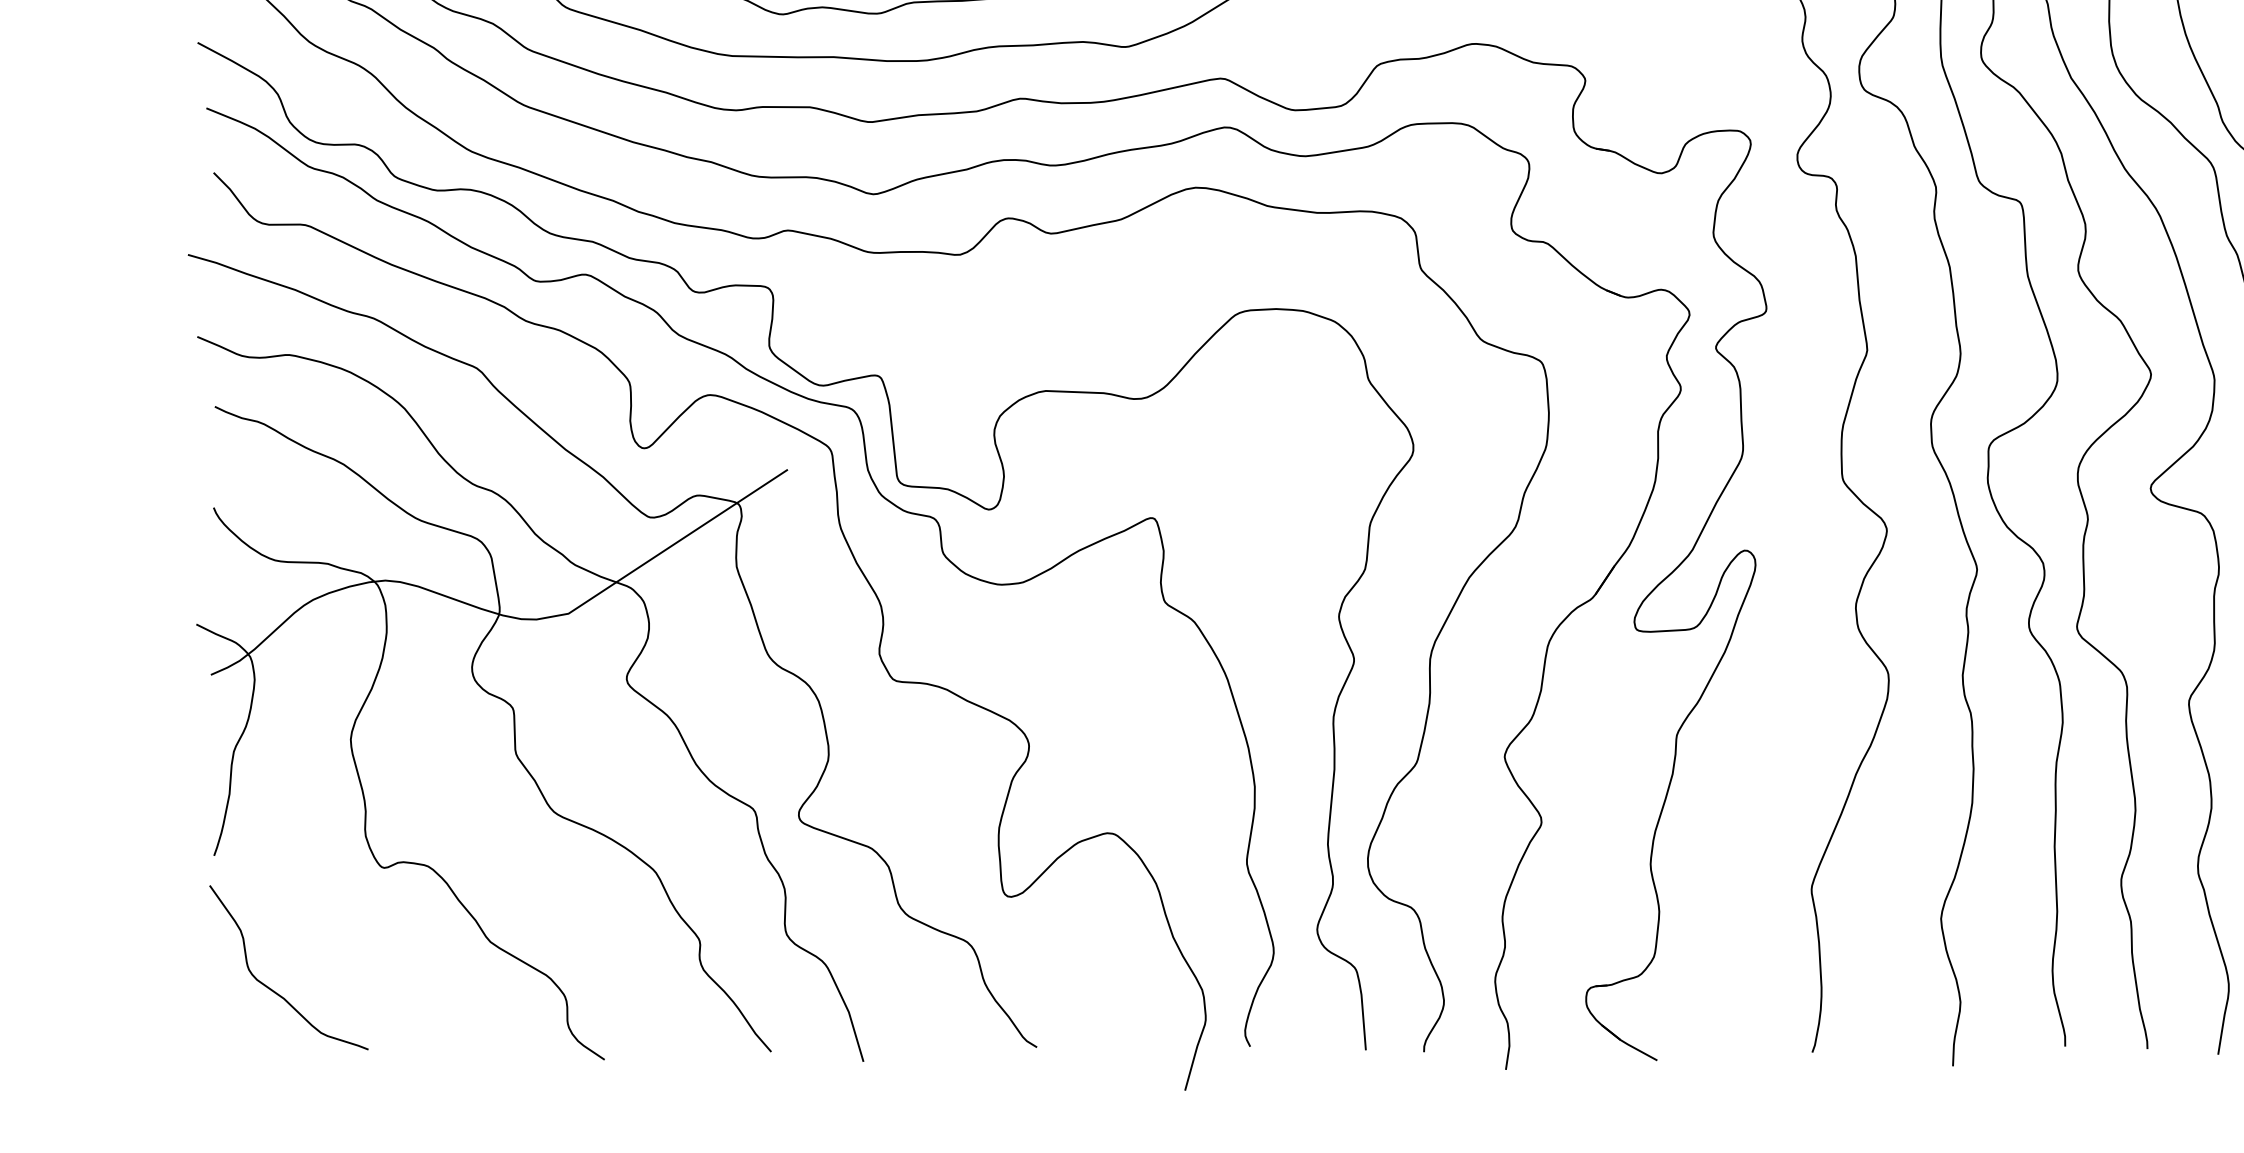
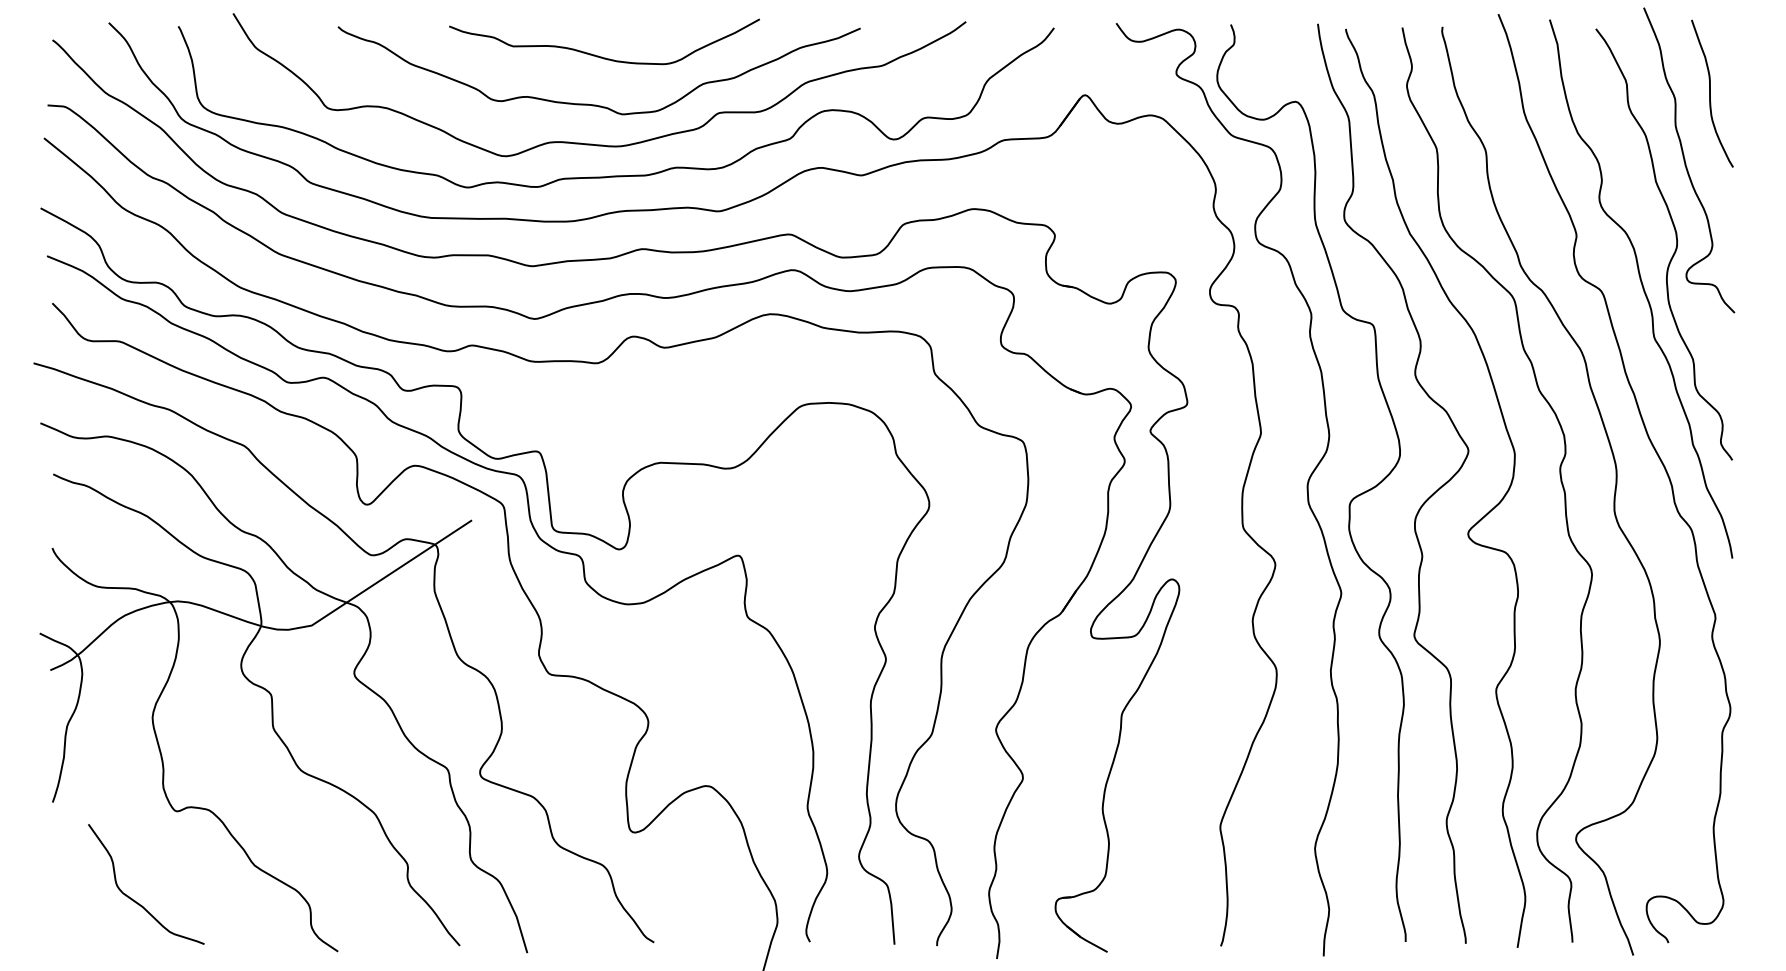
curve: (274, 989) -> (135, 900), moved

